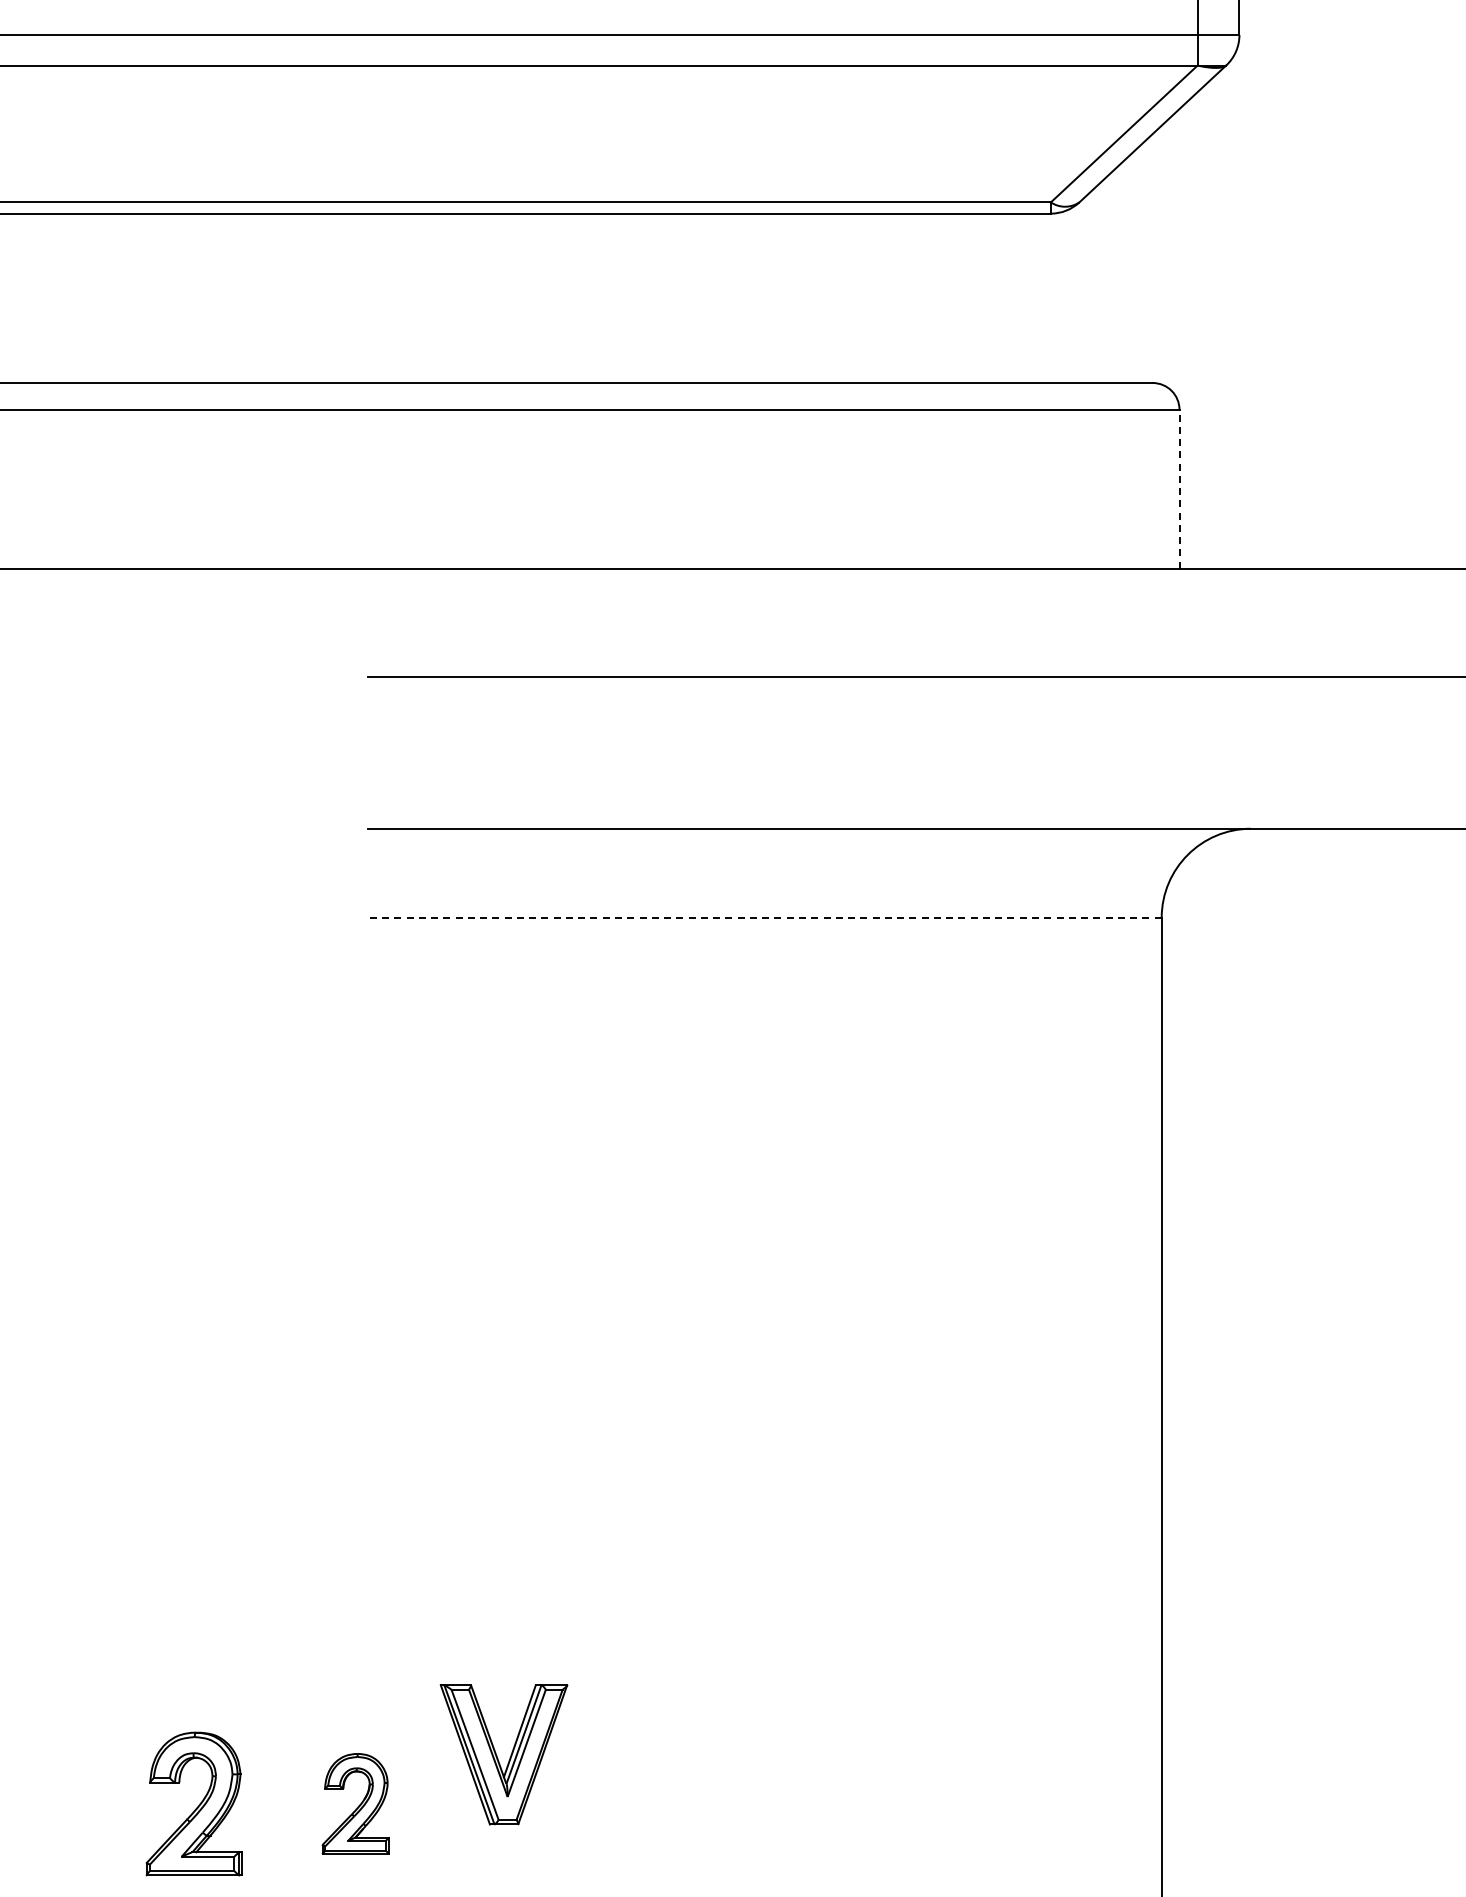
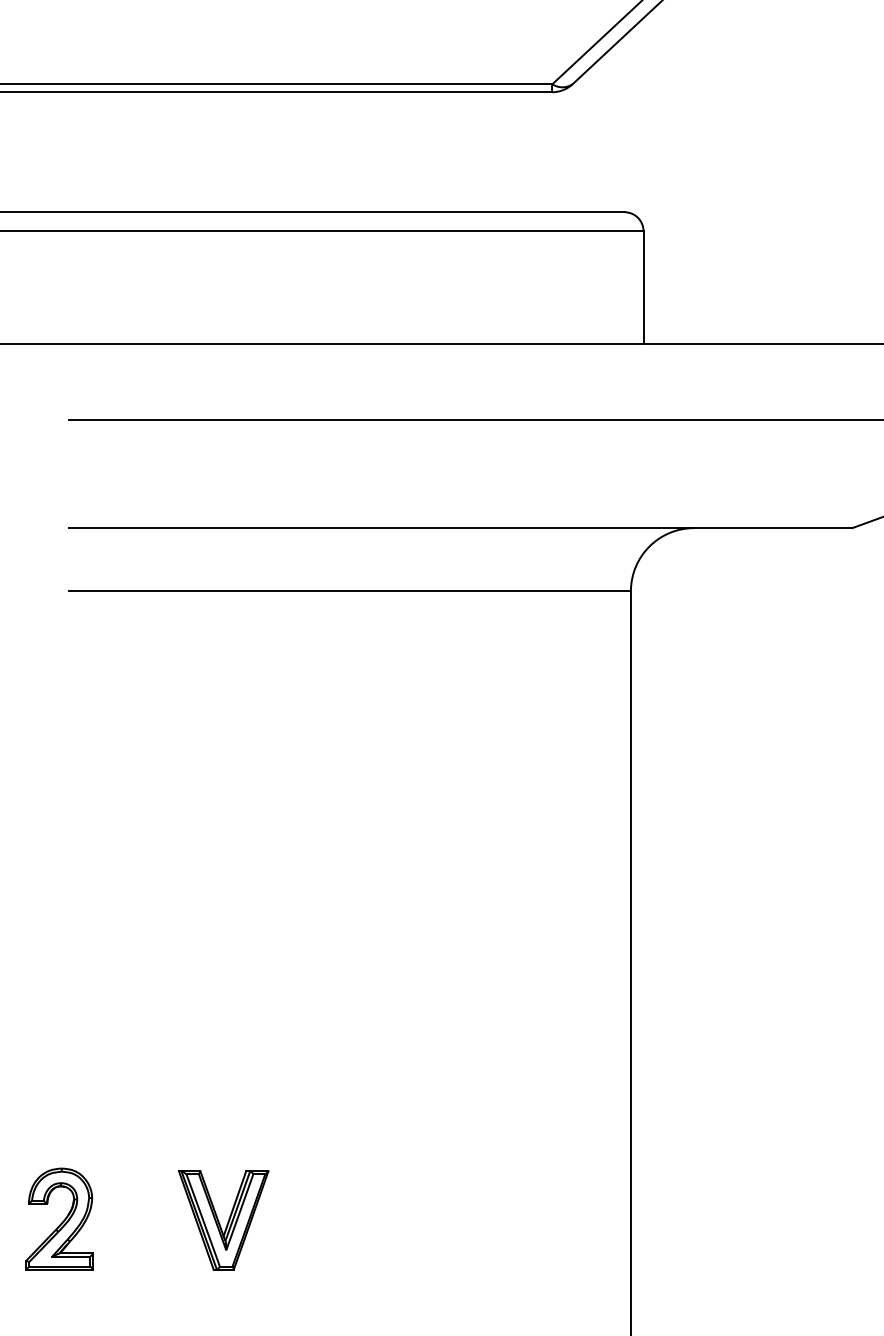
line: (1179, 488) -> (643, 286), dashed -> solid
line: (764, 917) -> (349, 590), dashed -> solid
part: (497, 1755) -> (219, 1220), moved
part: (355, 1803) -> (59, 1218), size x1.43

